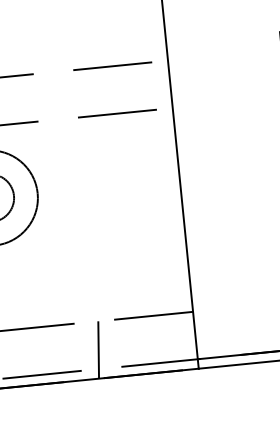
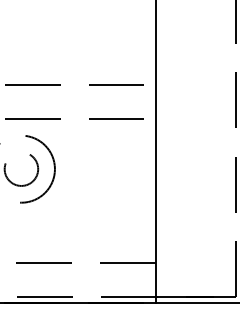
line: (98, 350) -> (86, 283), removed

